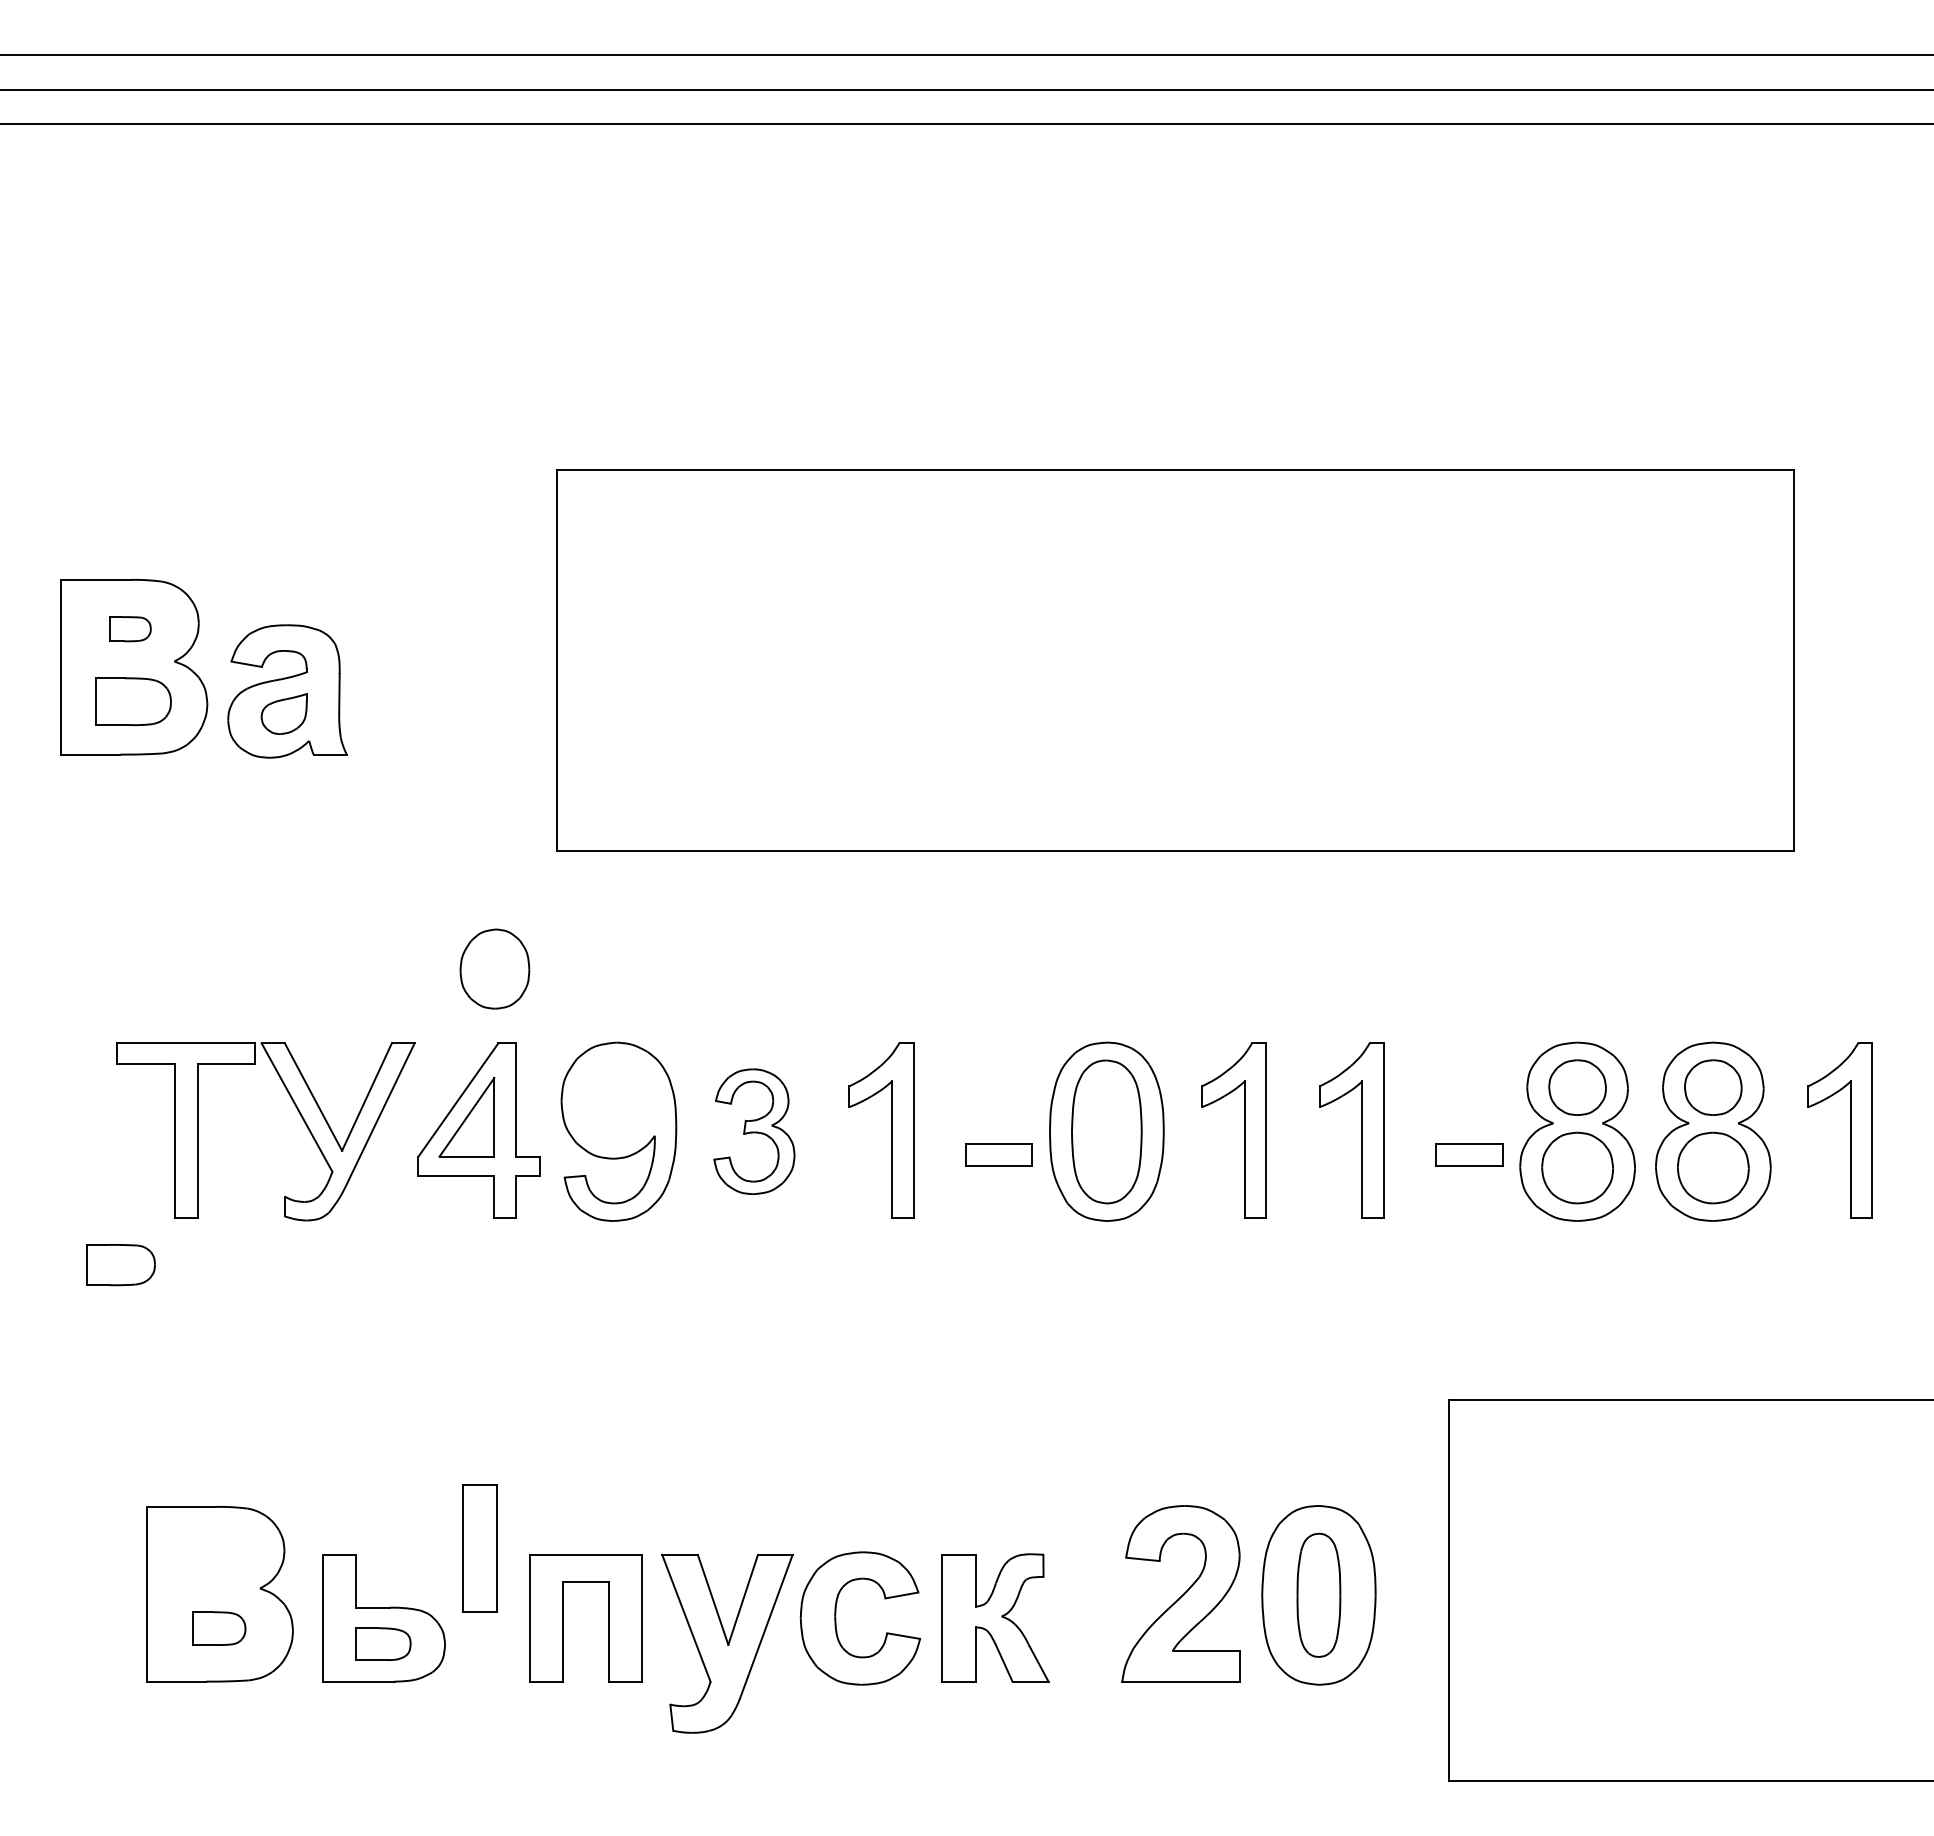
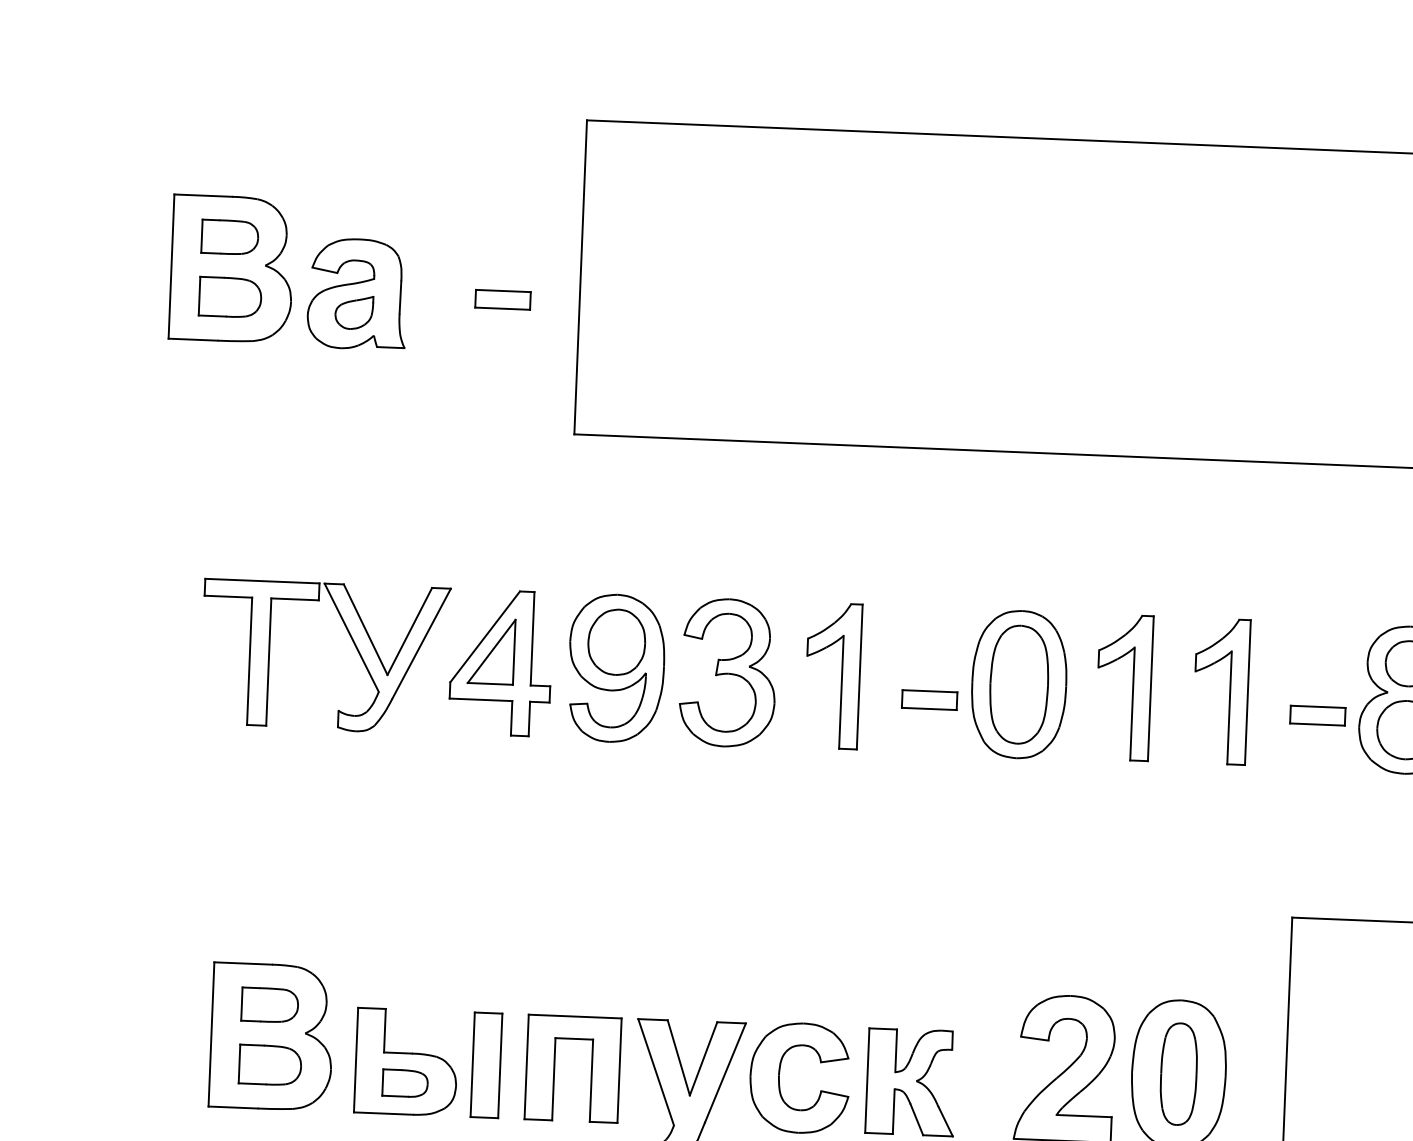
part: (130, 629) -> (230, 237), size x1.67
part: (463, 691) -> (502, 299), added
part: (494, 968) -> (616, 641), moved
part: (754, 1131) -> (728, 672), size x1.43
part: (120, 1265) -> (269, 1005), moved
part: (479, 1548) -> (486, 1065), moved
part: (219, 1628) -> (270, 1065), size x1.43

